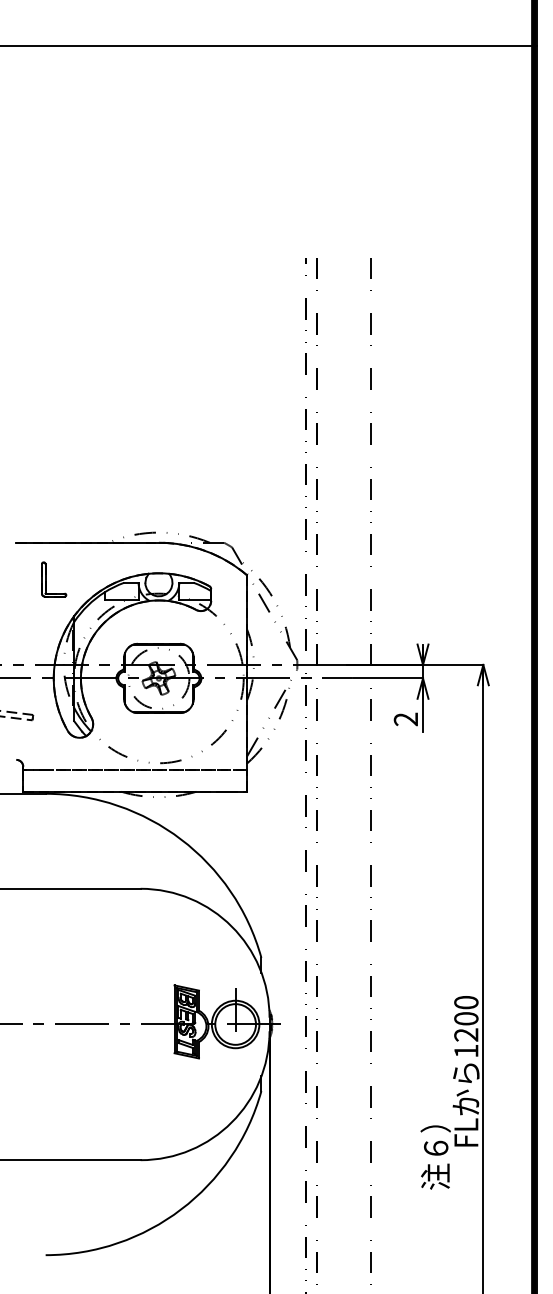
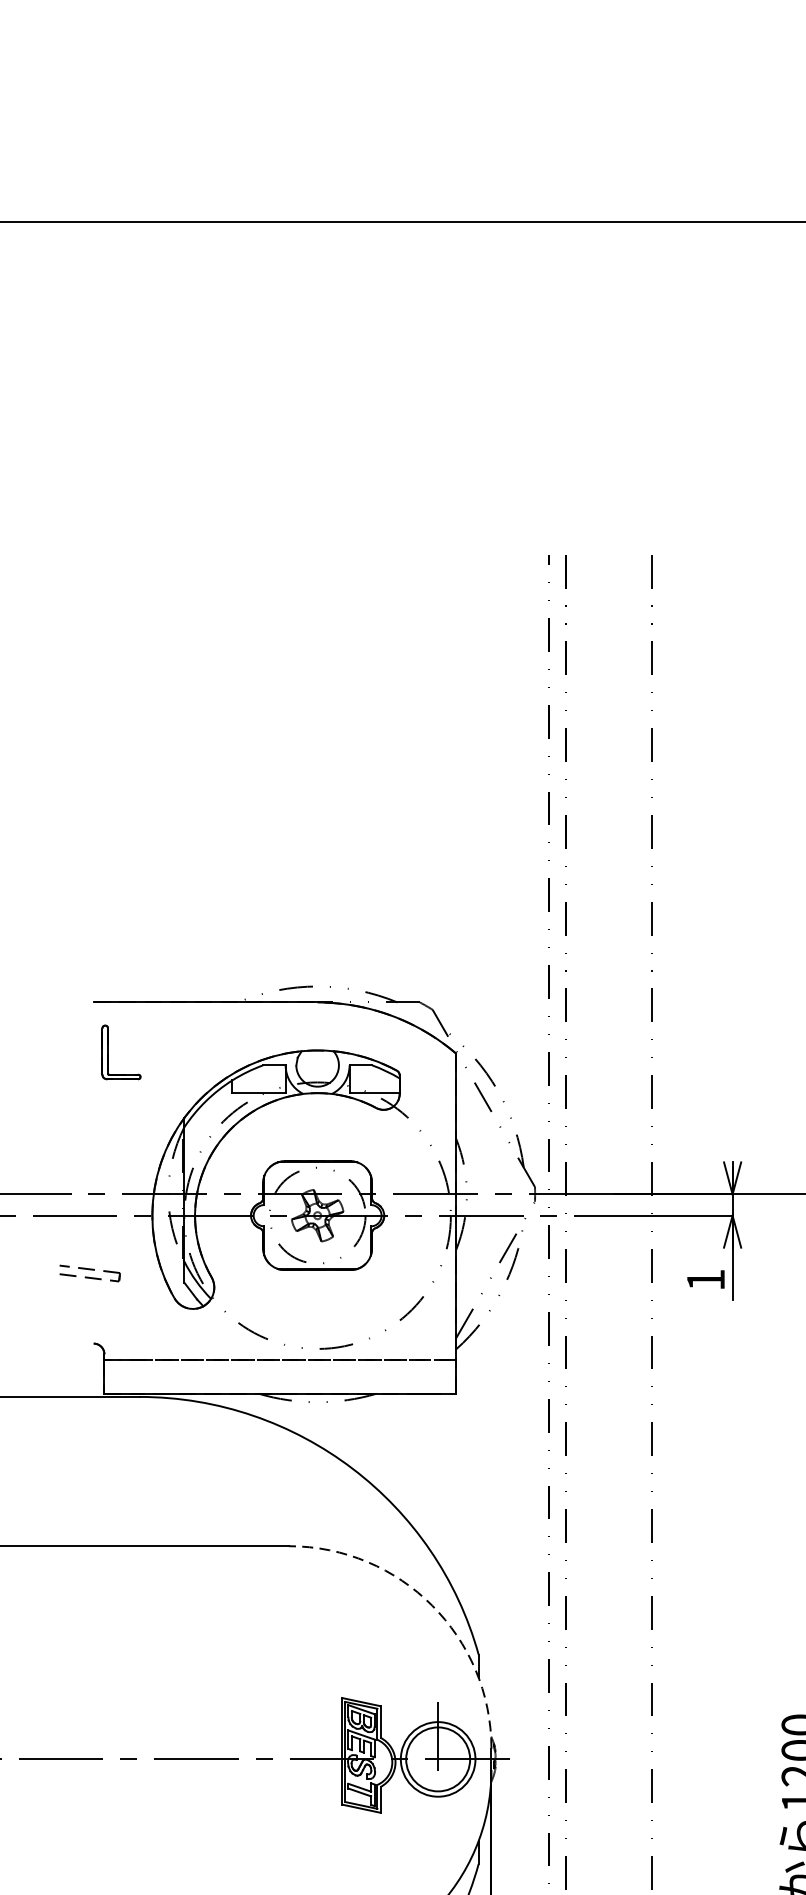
part: (46, 579) -> (109, 1052), moved
text: (405, 719) -> (705, 1280), 2 -> 1
arc: (231, 926) -> (431, 1605), solid -> dashed

